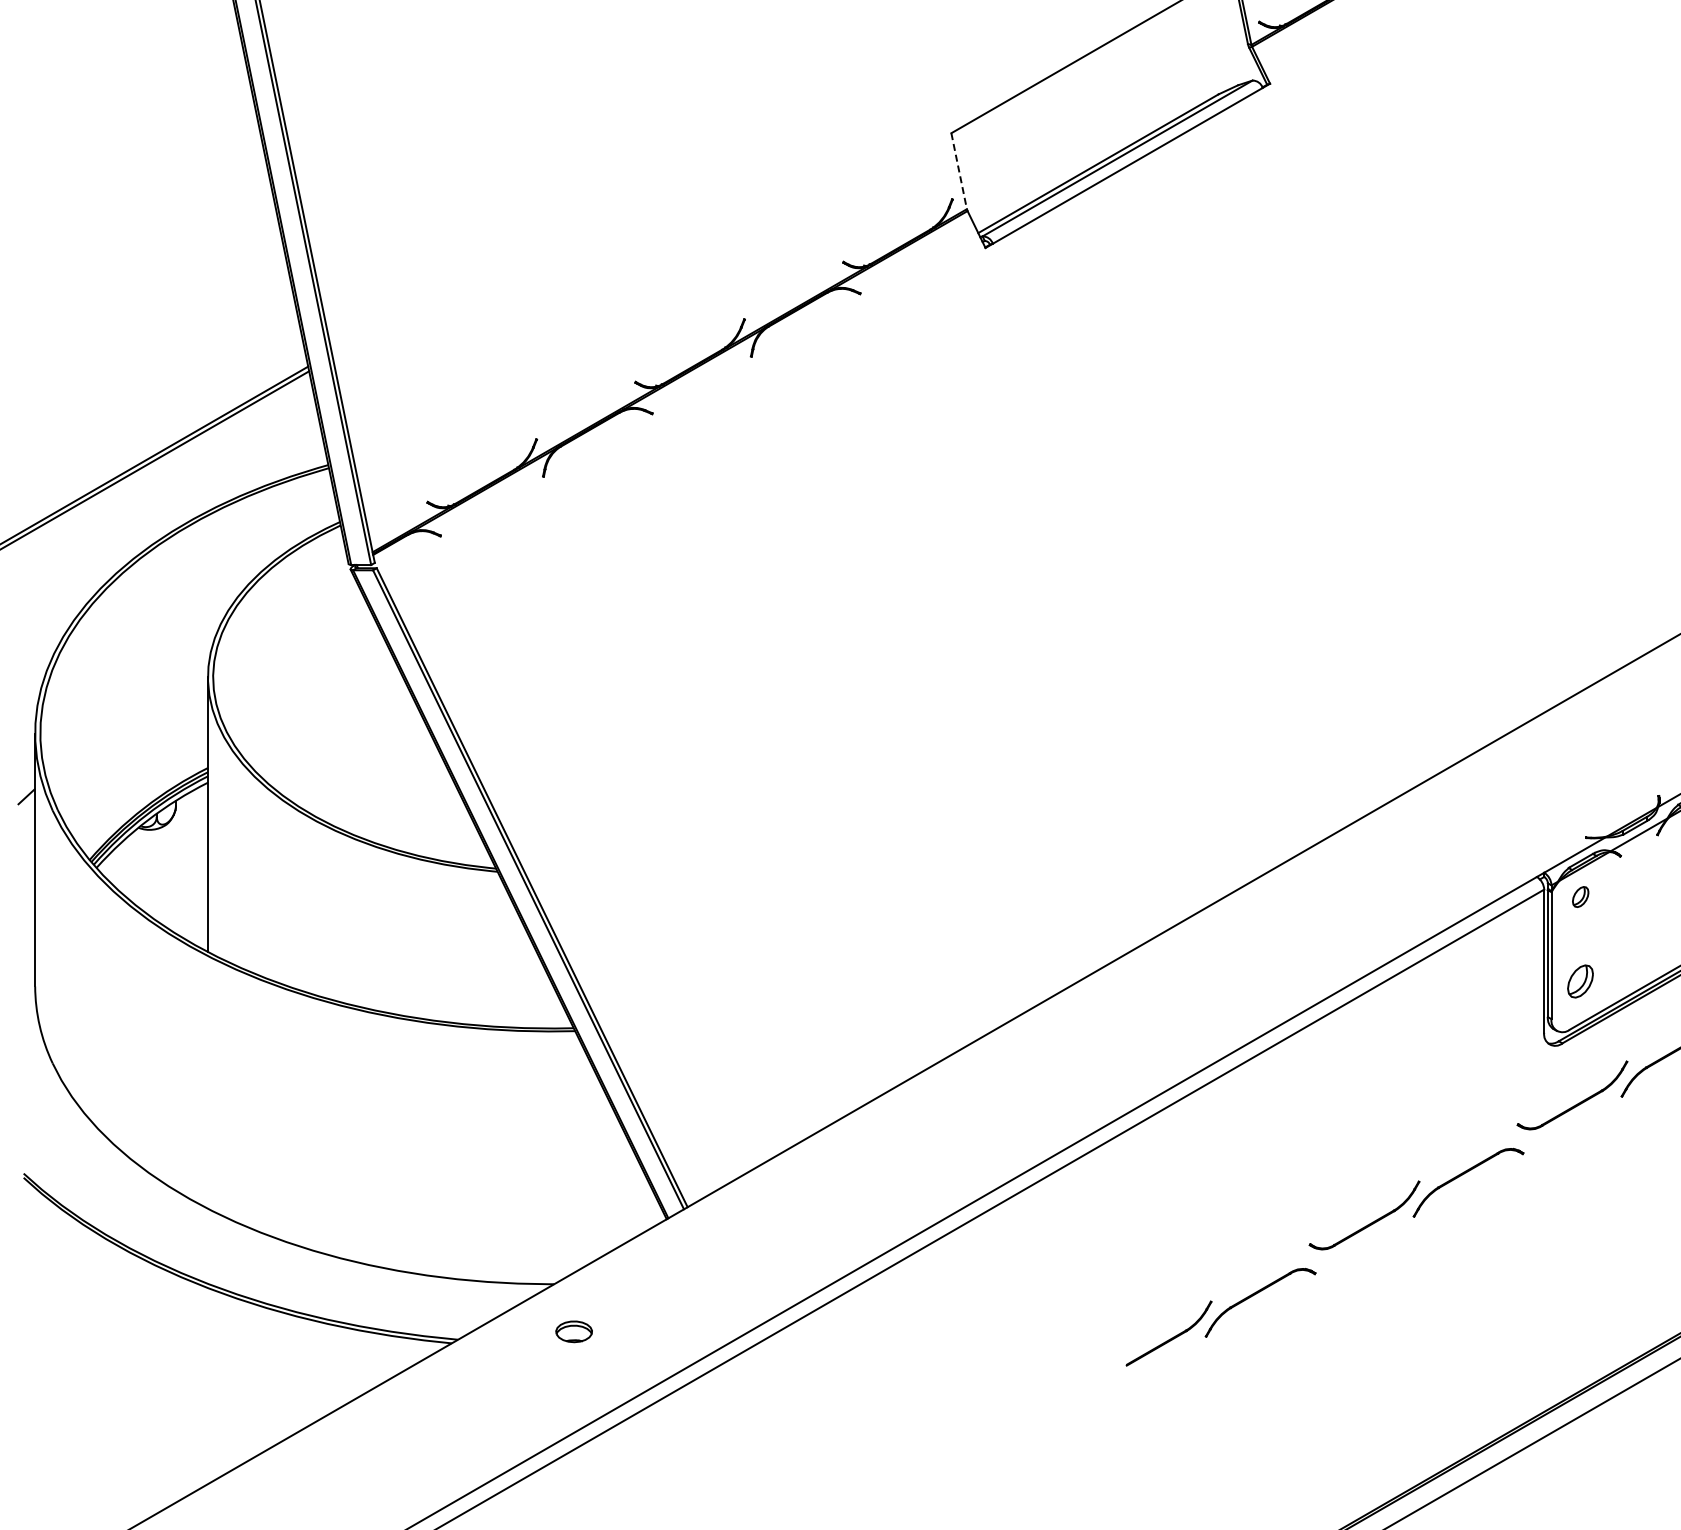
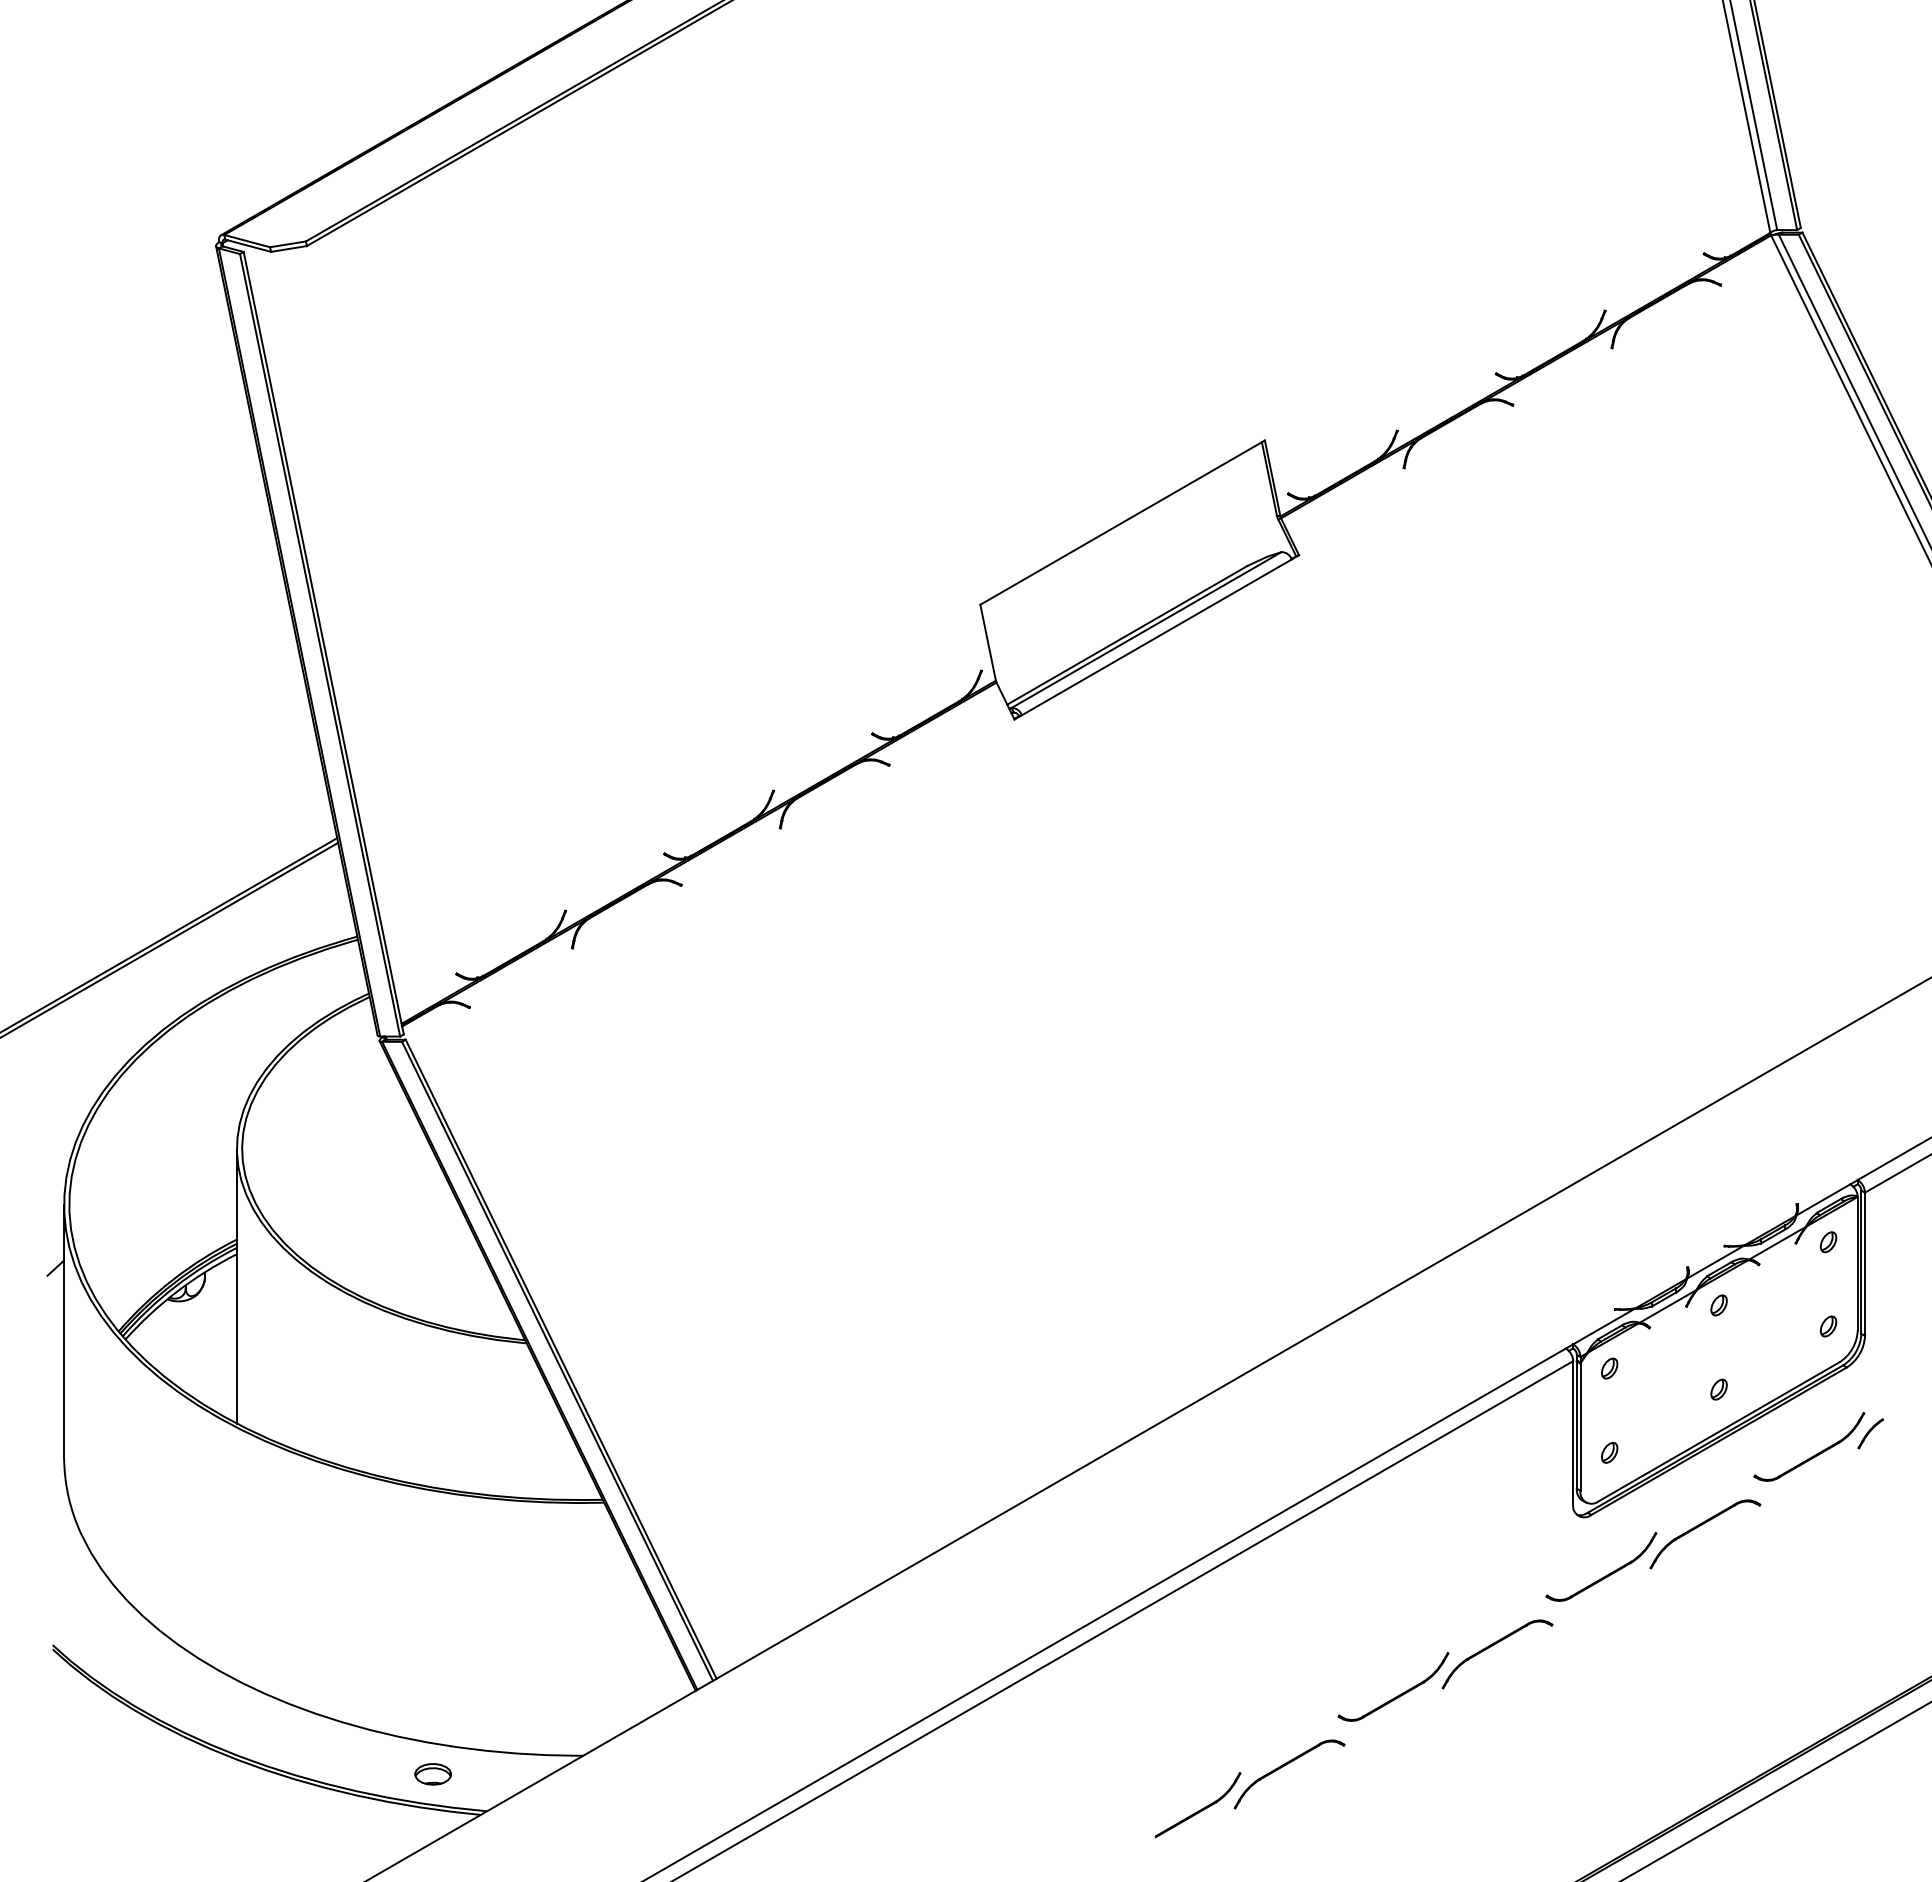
line: (959, 170) -> (988, 642), dashed -> solid
part: (1580, 980) -> (1609, 1452), size x0.62
part: (573, 1331) -> (432, 1774), moved

